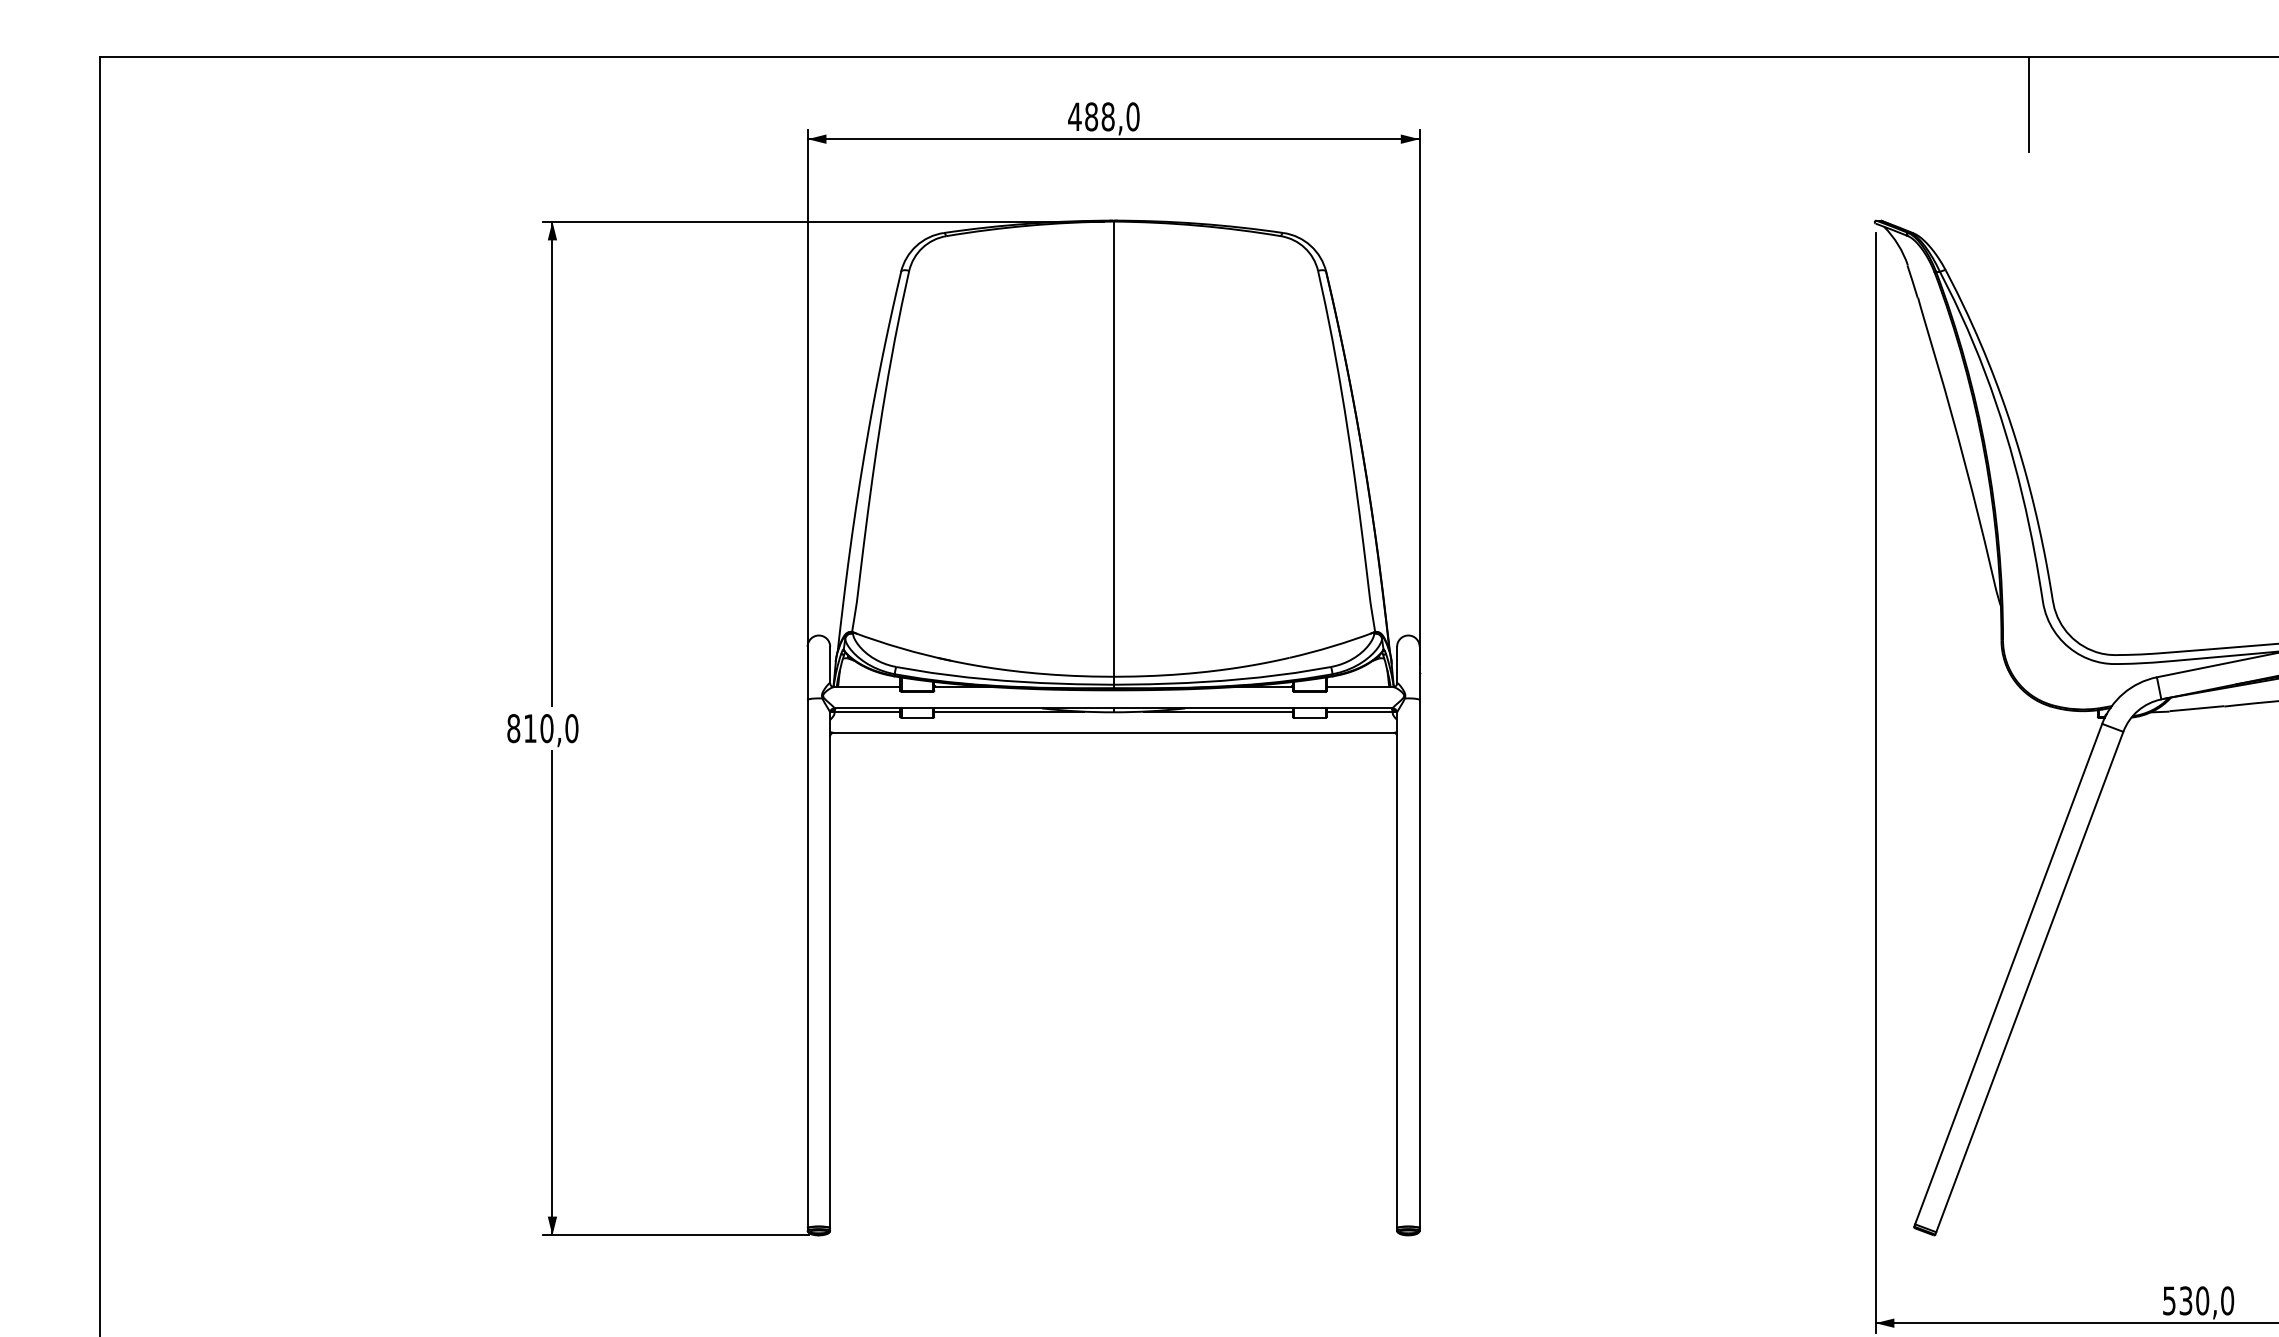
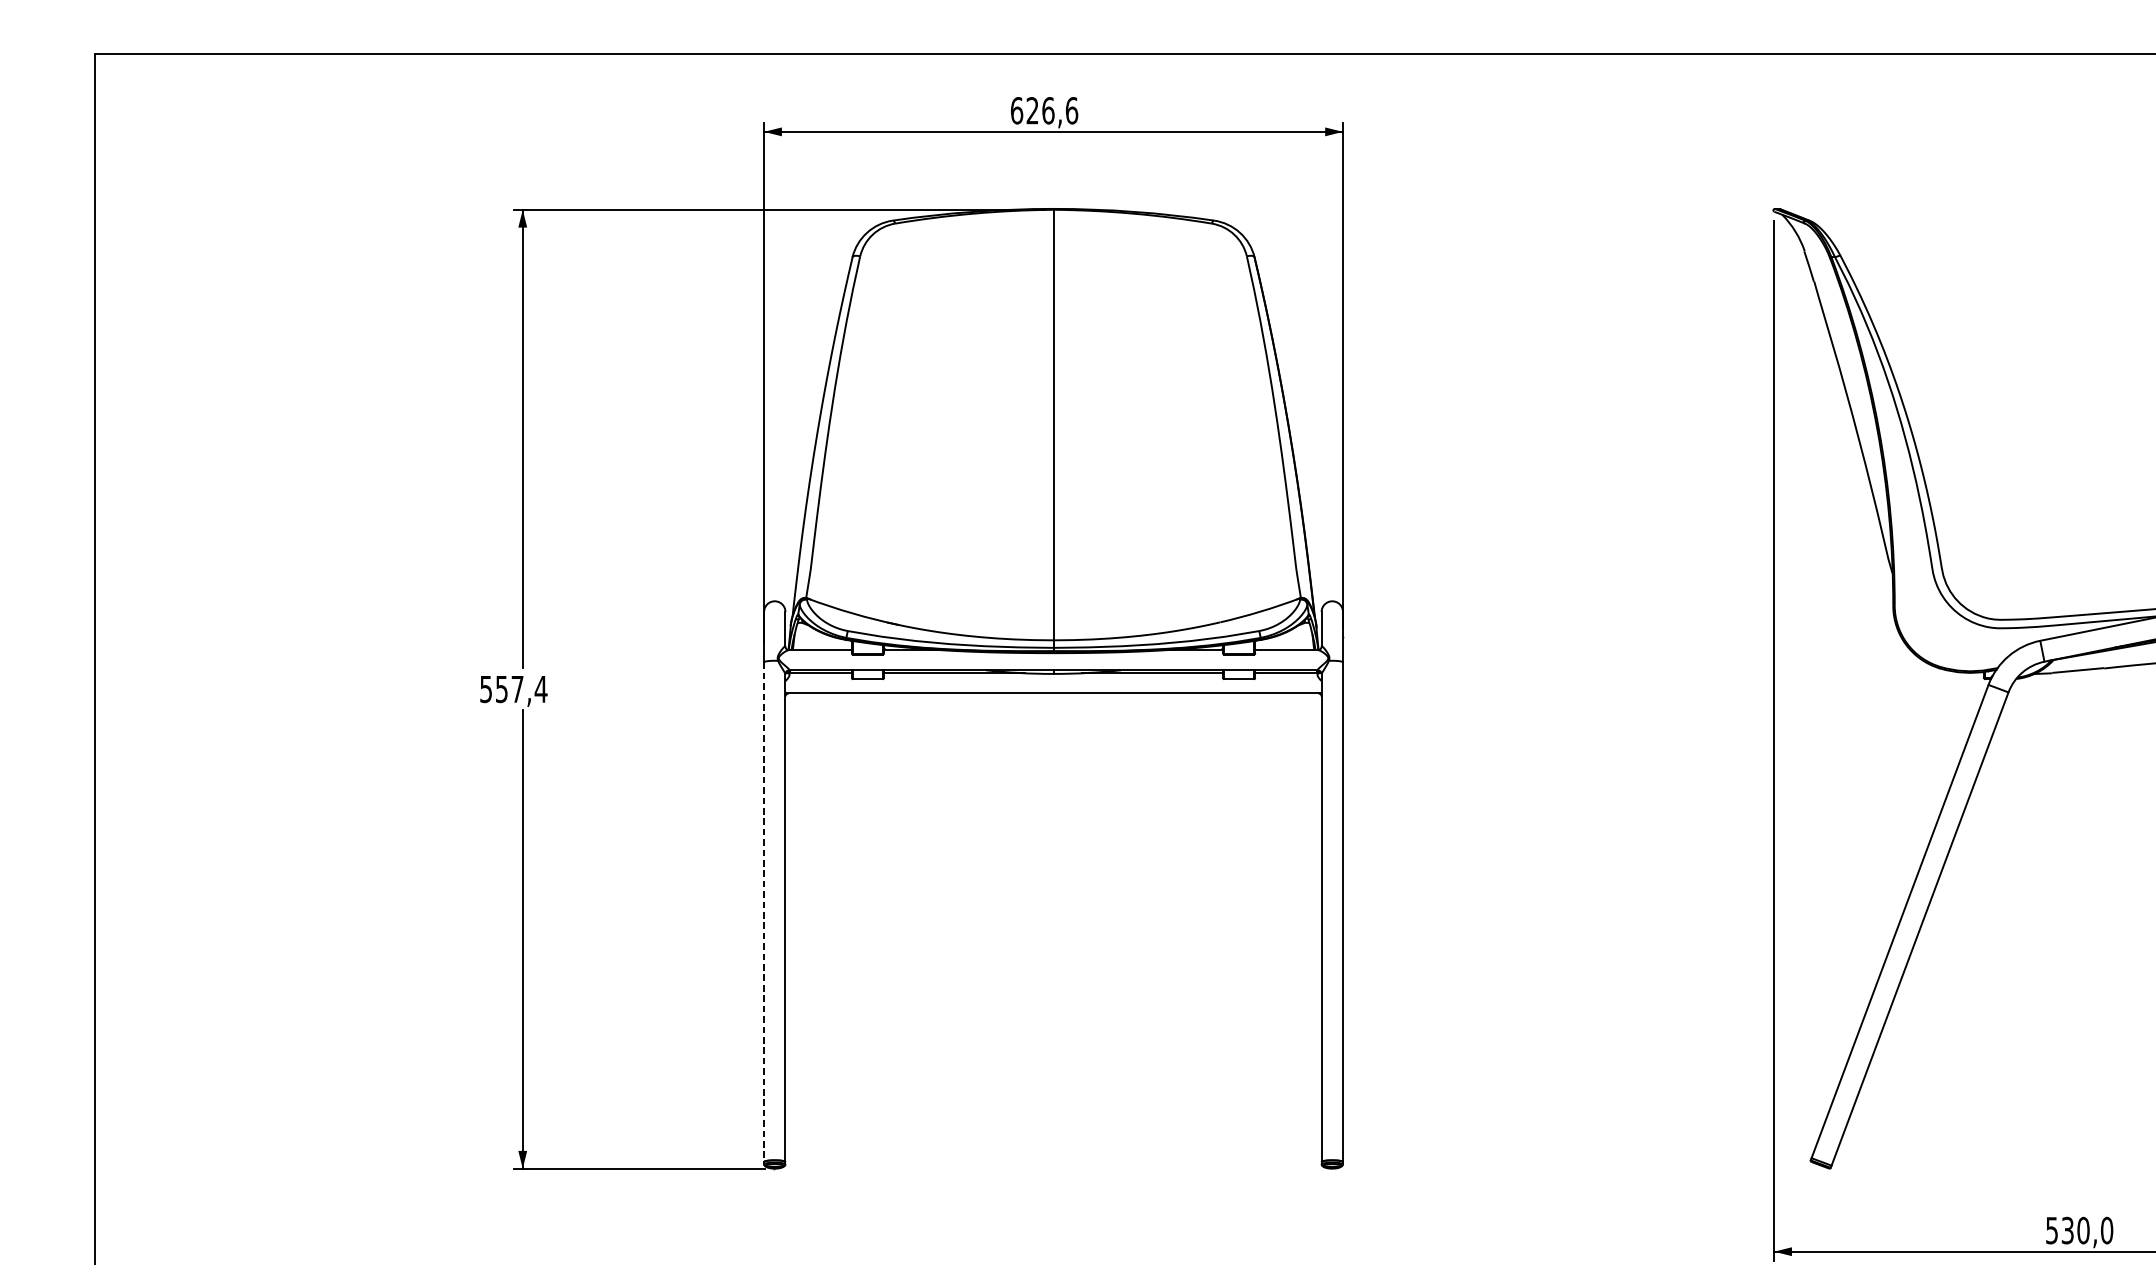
line: (2028, 104) -> (1918, 99), removed
text: (1103, 116) -> (1043, 110), 488,0 -> 626,6
text: (542, 728) -> (513, 689), 810,0 -> 557,4
line: (807, 964) -> (763, 912), solid -> dashed

